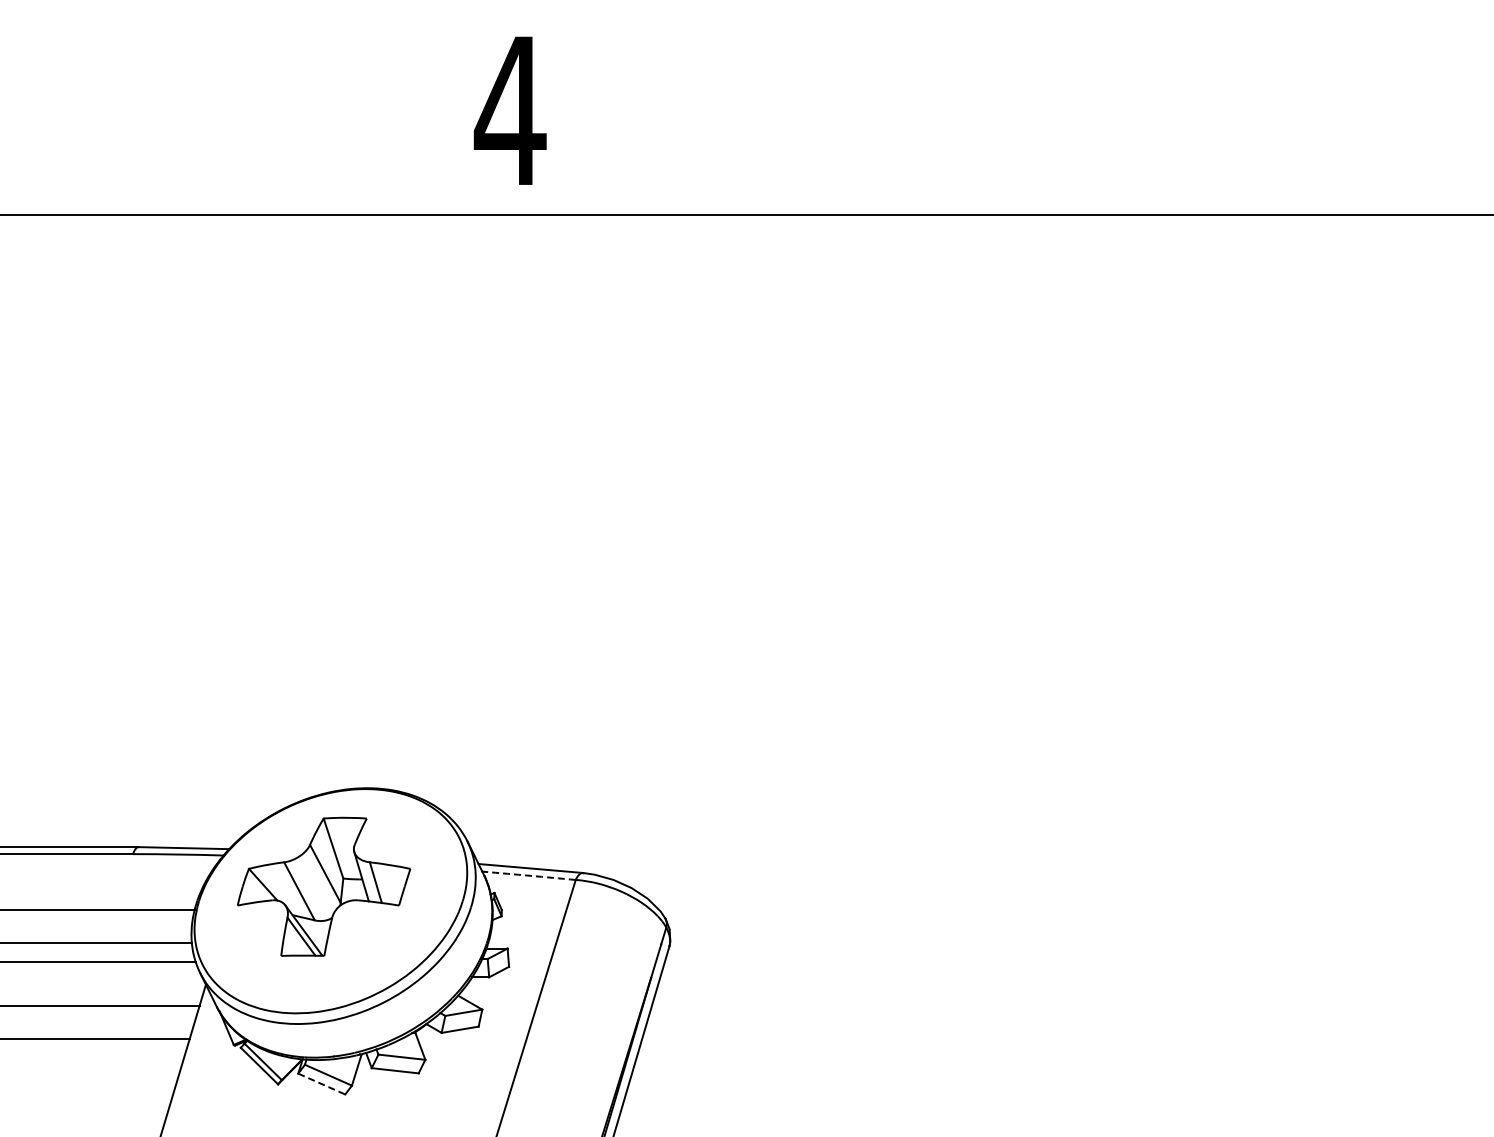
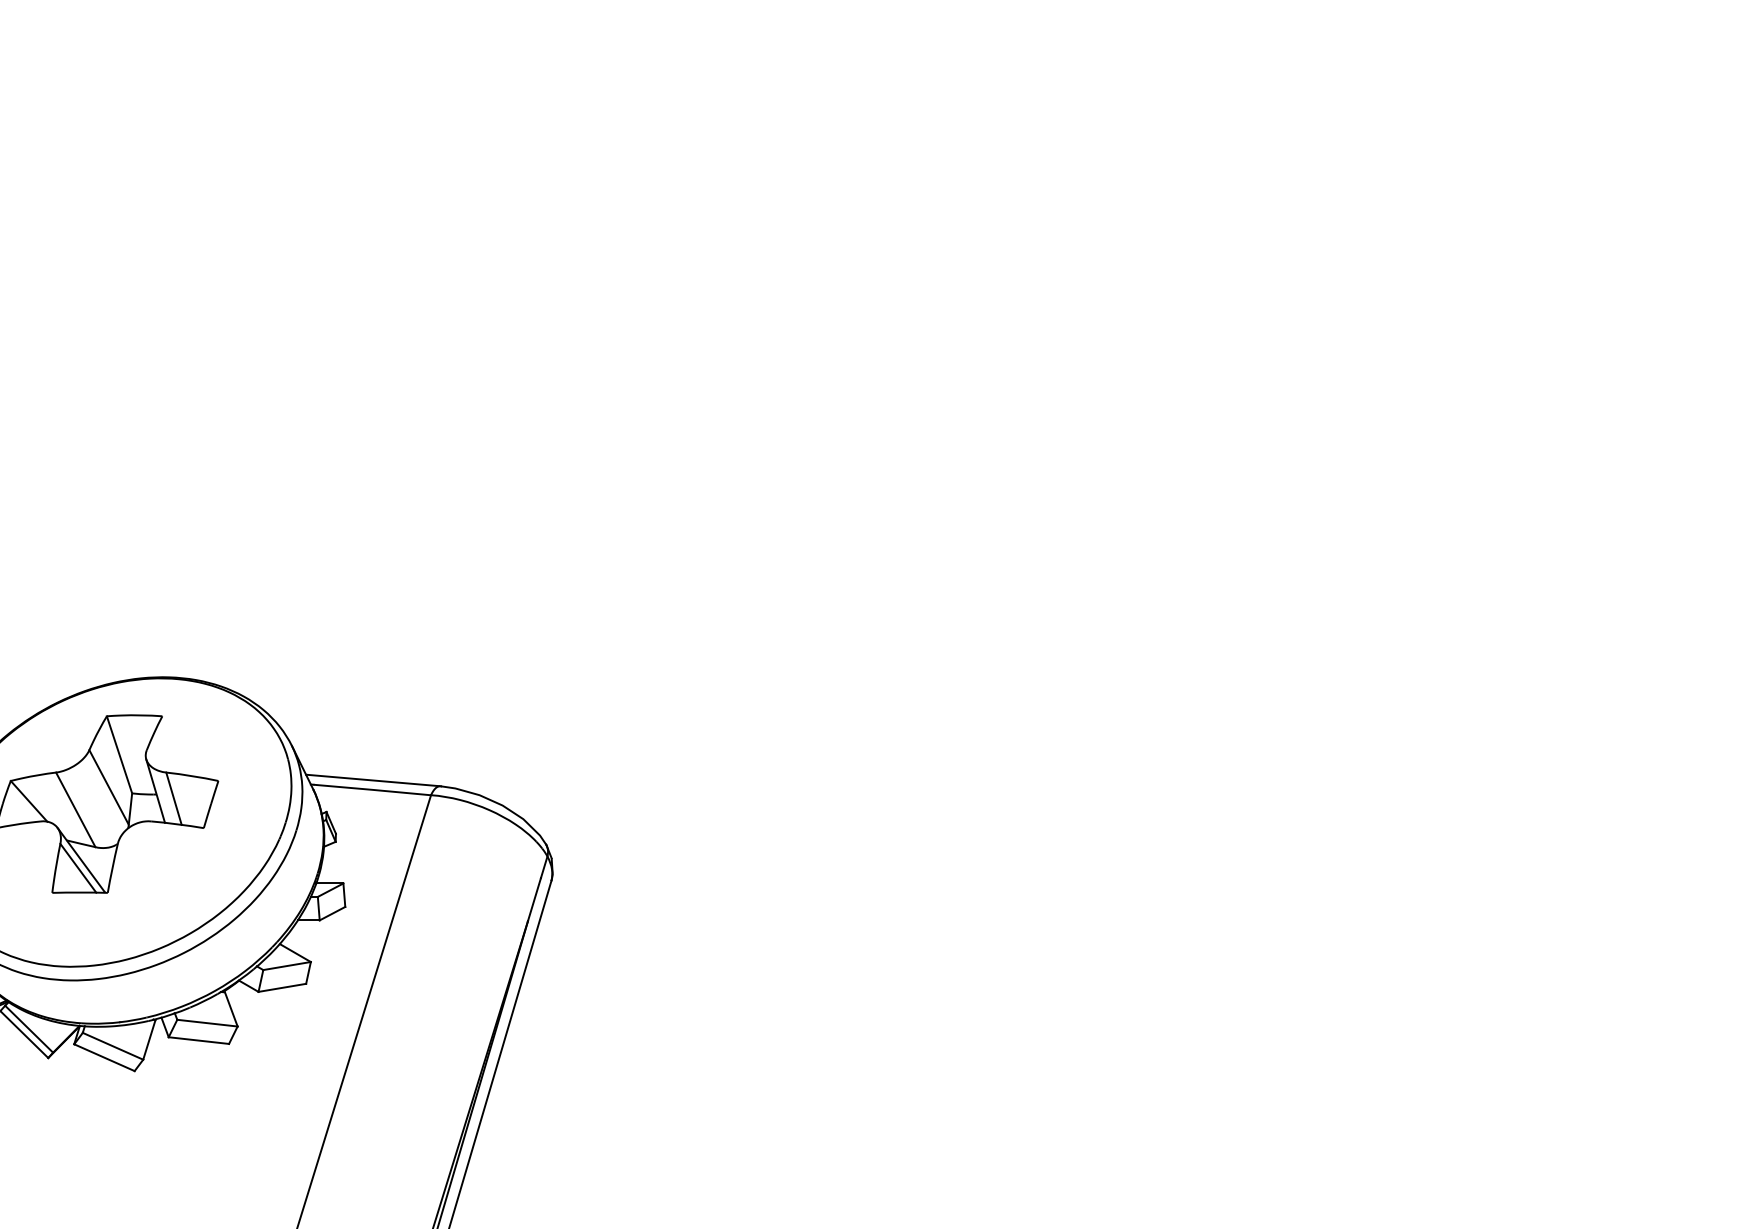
arc: (530, 875) -> (372, 789), dashed -> solid
line: (321, 1084) -> (104, 1058), dashed -> solid

